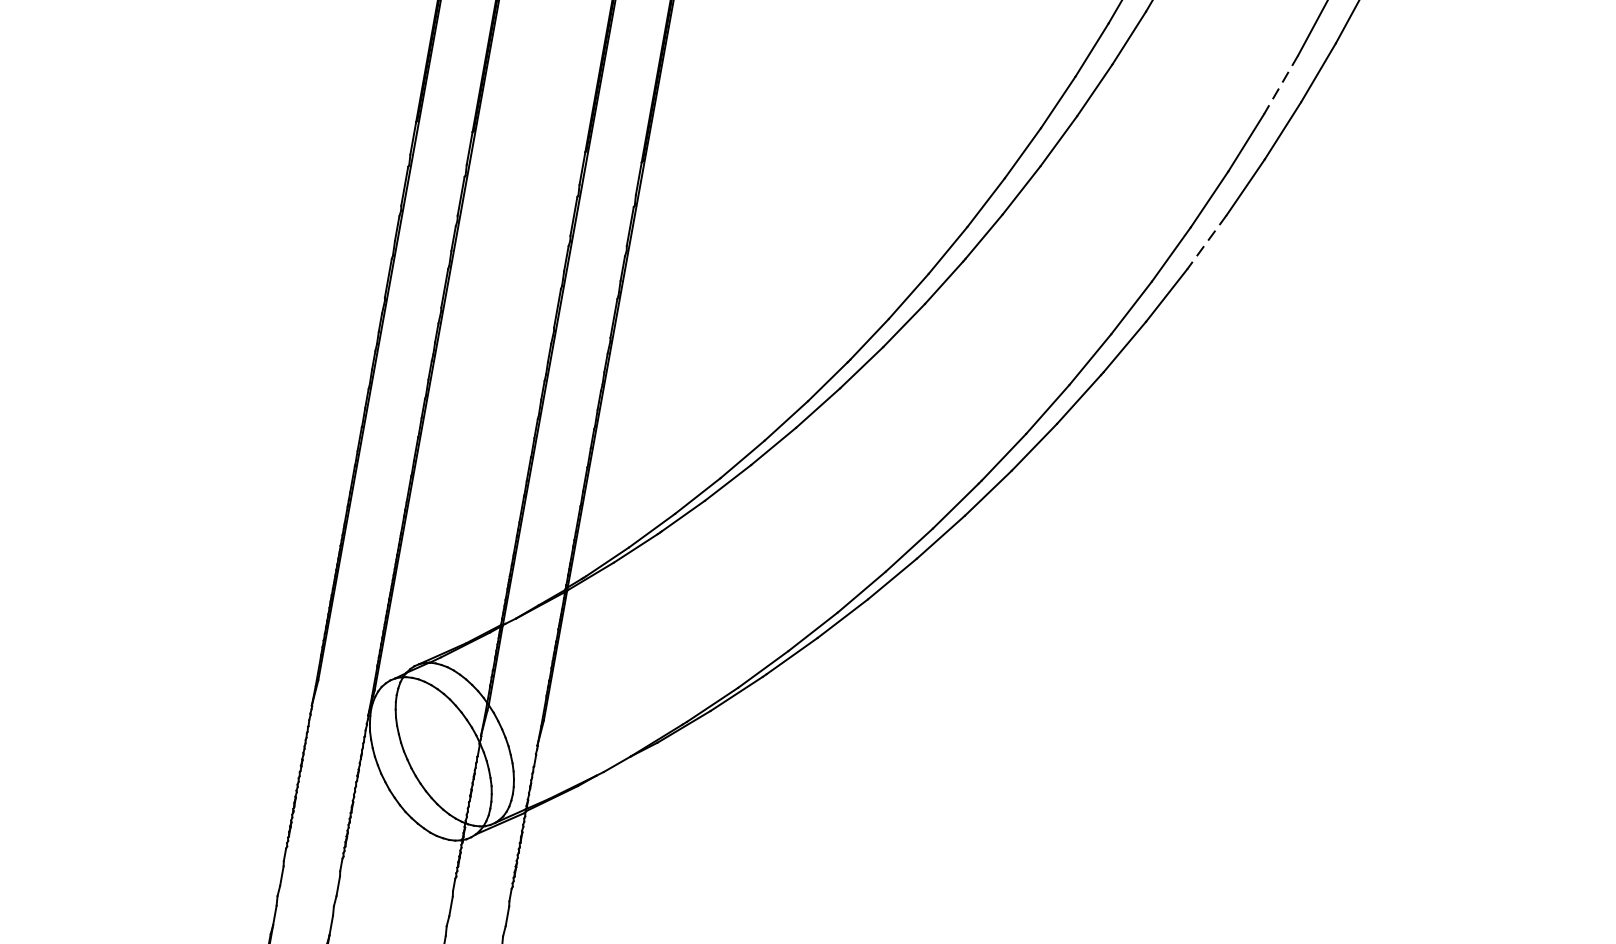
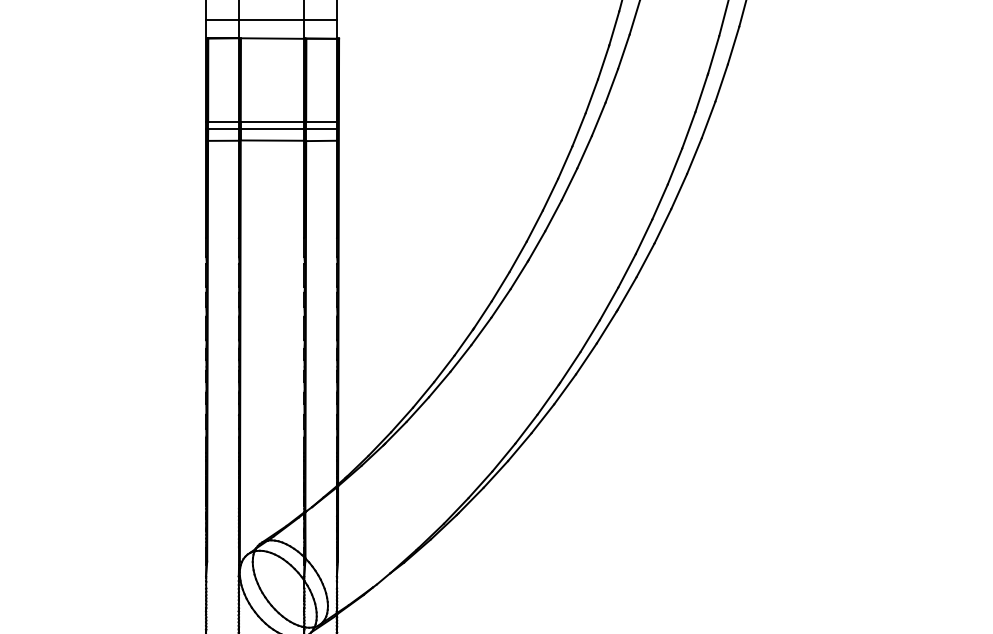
line: (1280, 84) -> (688, 130), dashed -> solid
line: (1206, 242) -> (662, 226), dashed -> solid

